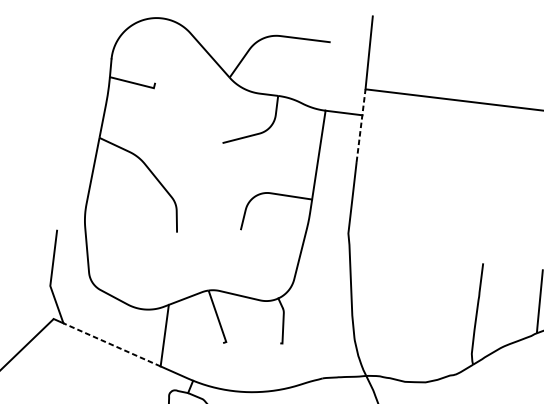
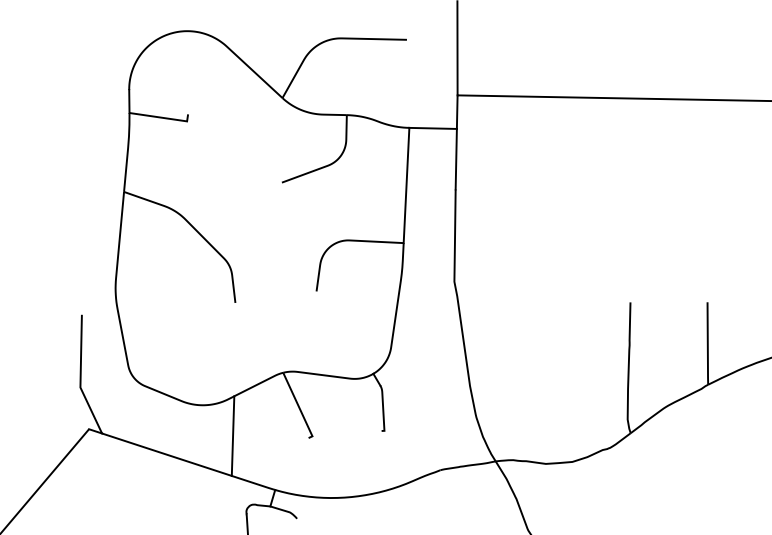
line: (361, 124) -> (456, 141), dashed -> solid
line: (111, 344) -> (166, 454), dashed -> solid

